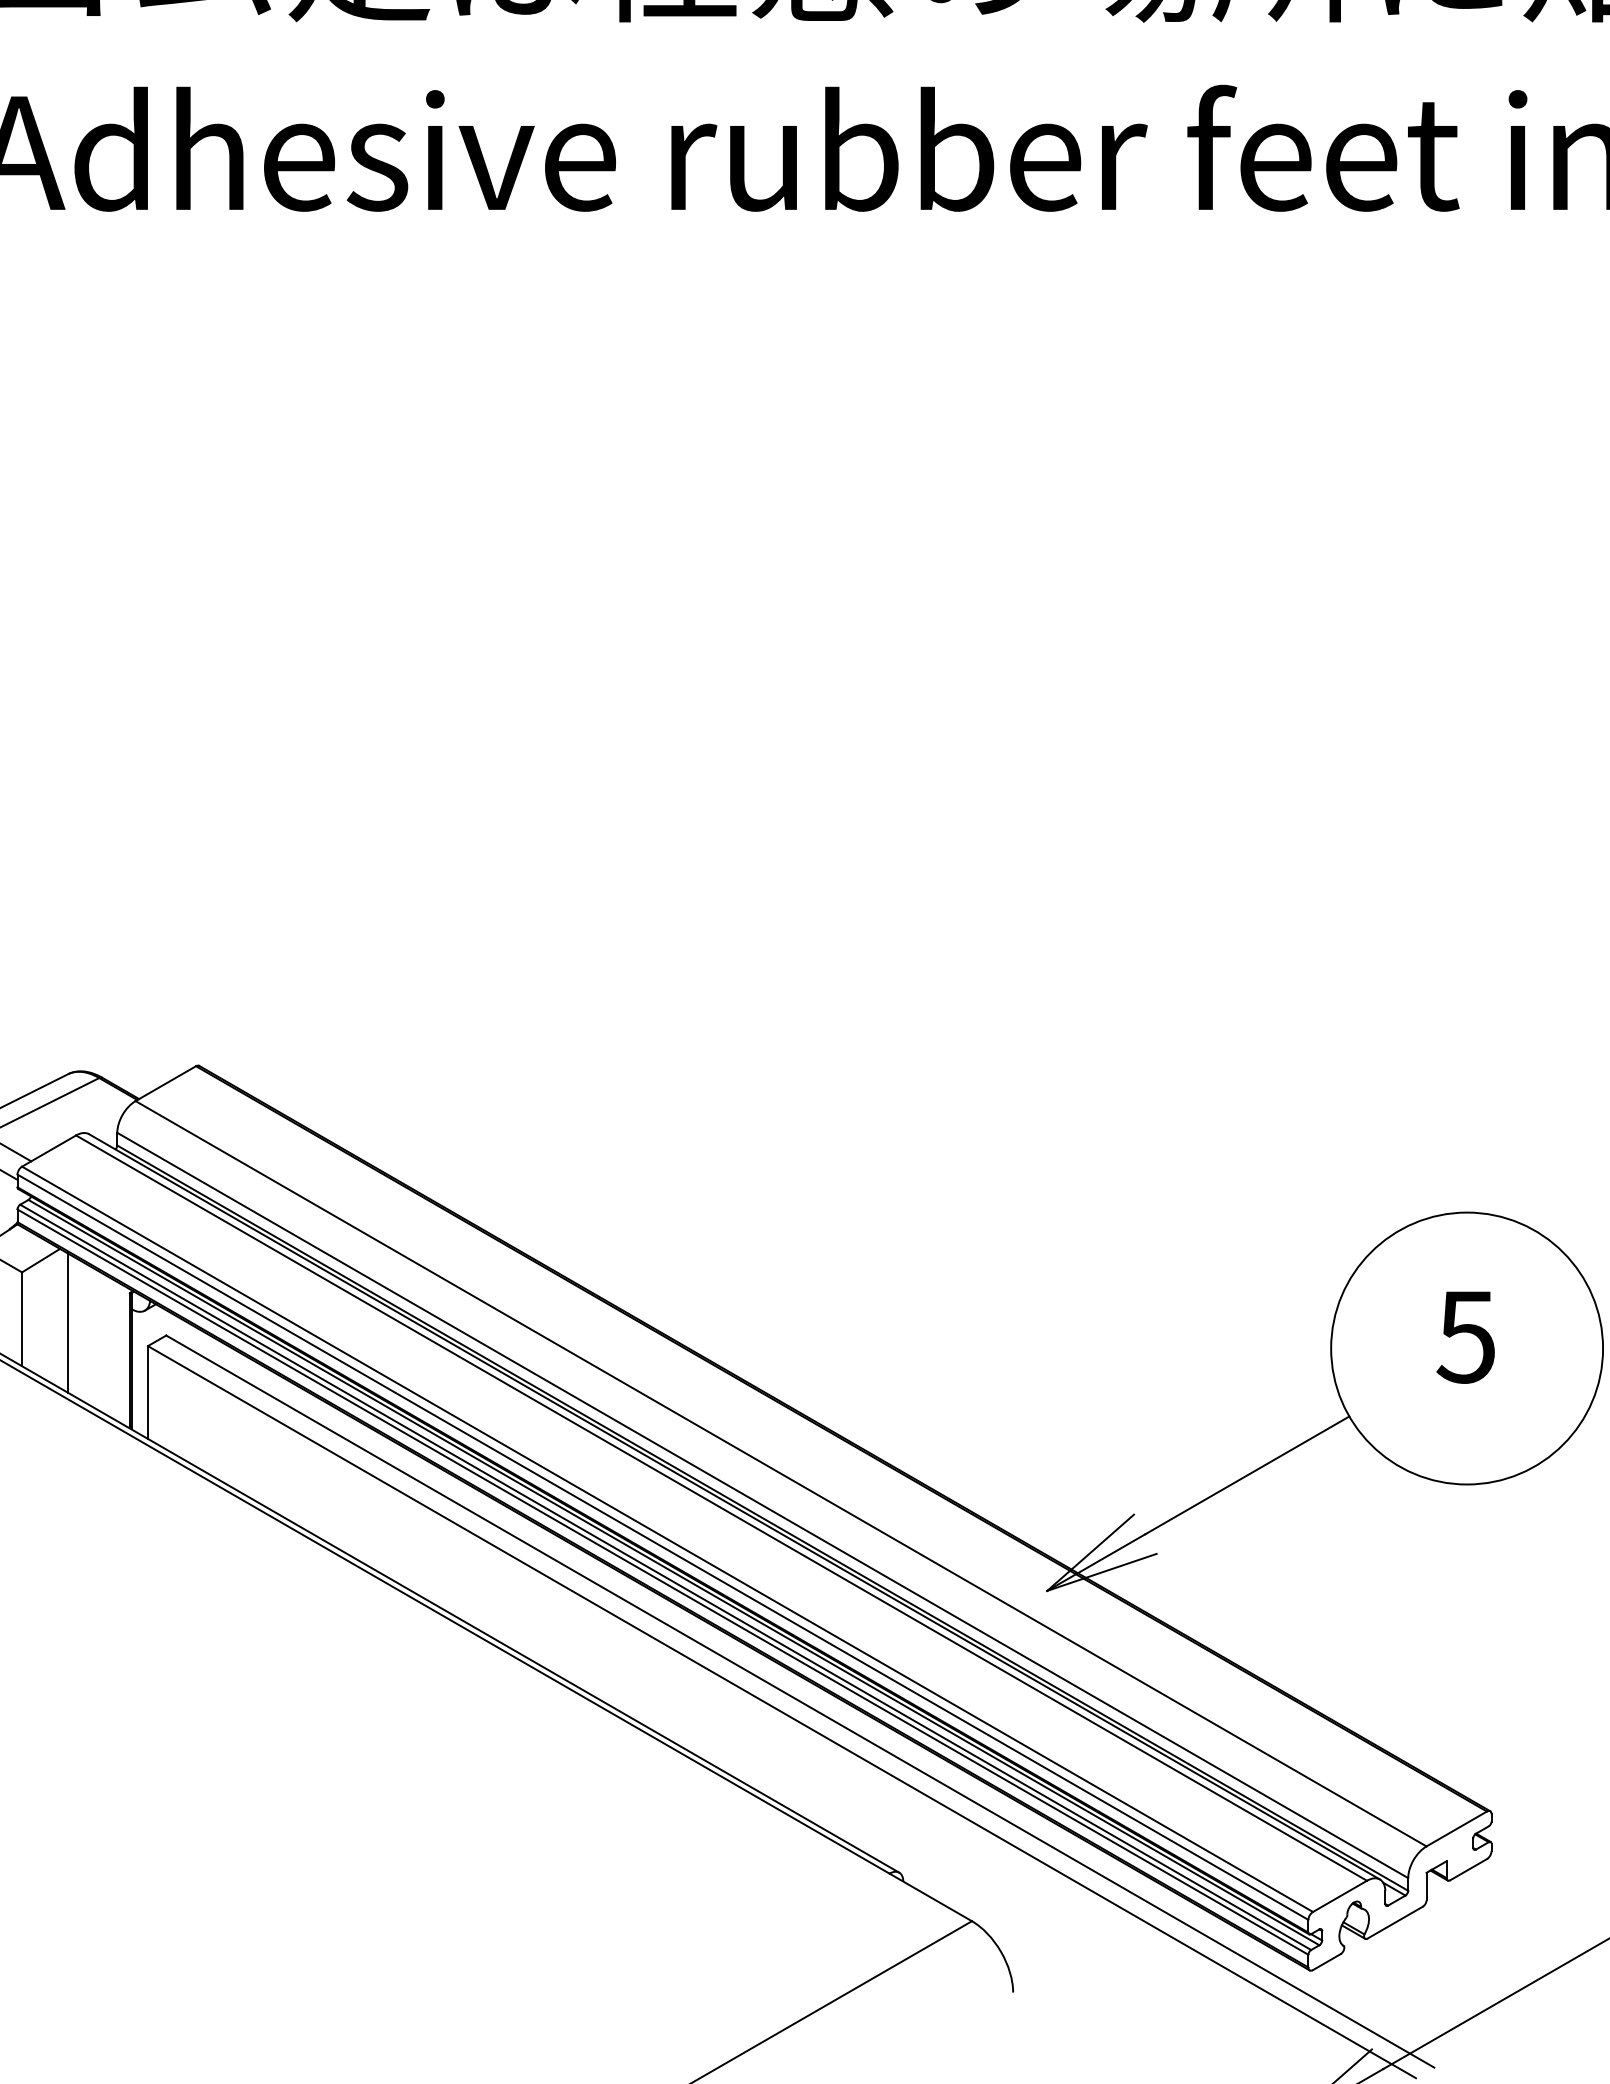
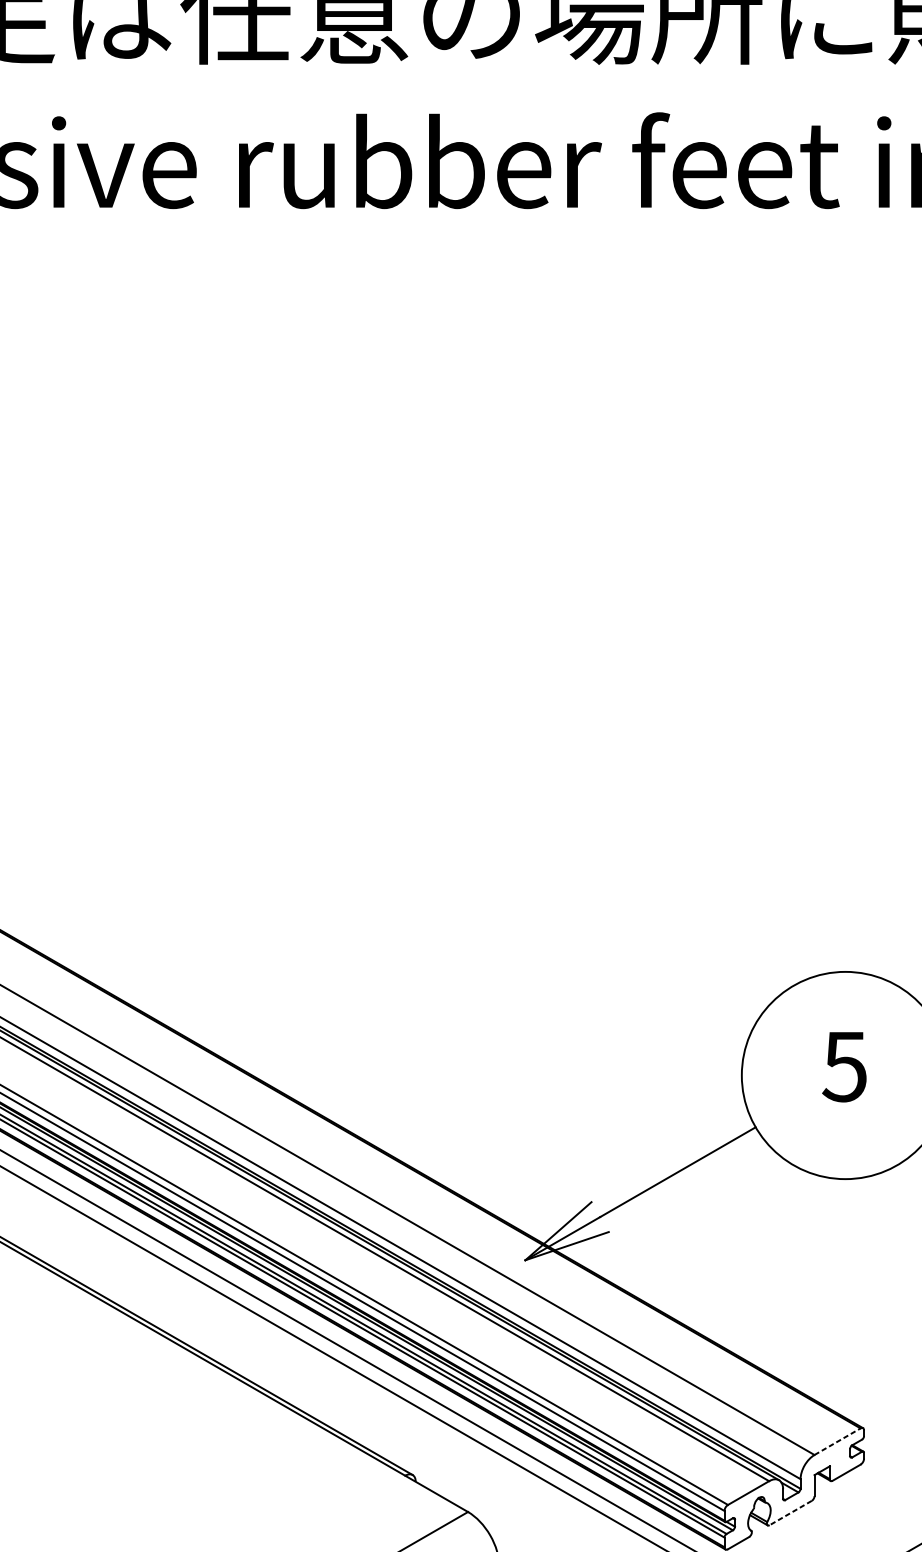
line: (1456, 1828) -> (837, 1441), solid -> dashed
line: (1395, 1922) -> (790, 1512), solid -> dashed

